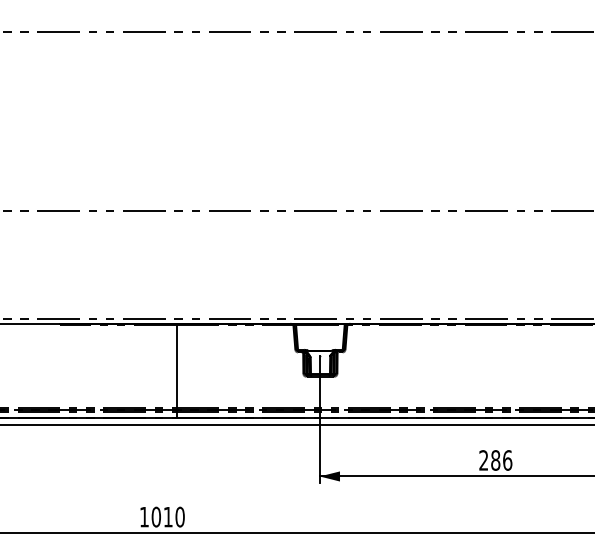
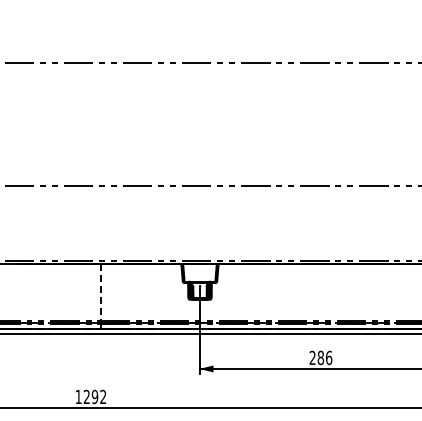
line: (176, 365) -> (100, 292), solid -> dashed
text: (167, 516) -> (94, 396), 1010 -> 1292

